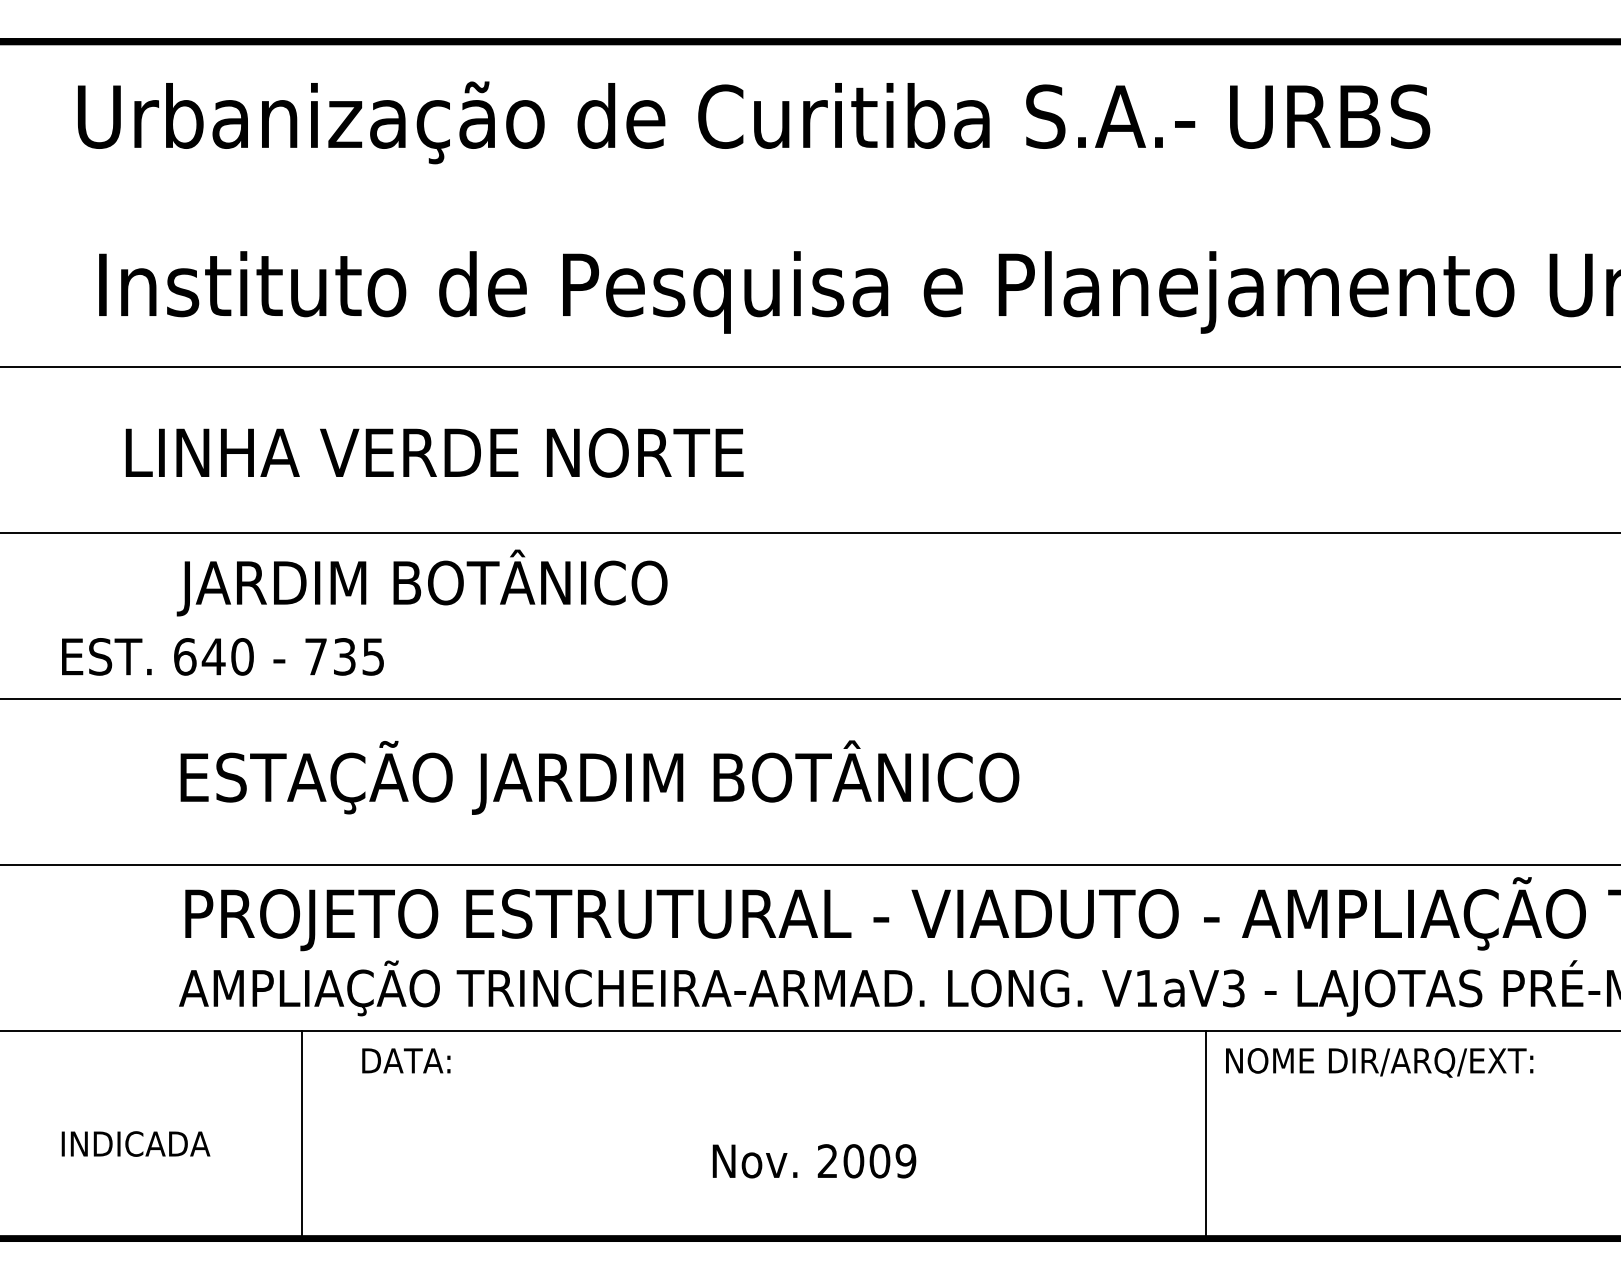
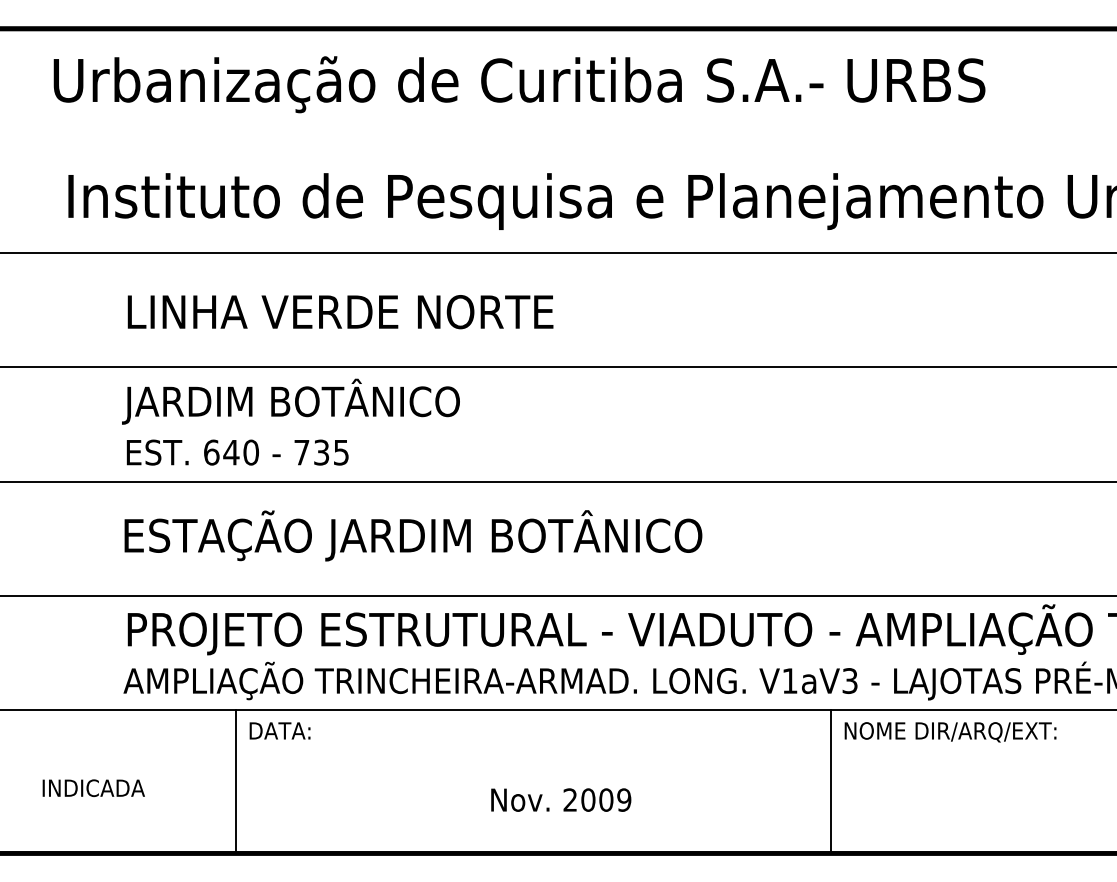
text: (434, 453) -> (340, 312), moved
text: (222, 656) -> (237, 452), moved
line: (302, 1134) -> (236, 781), moved

